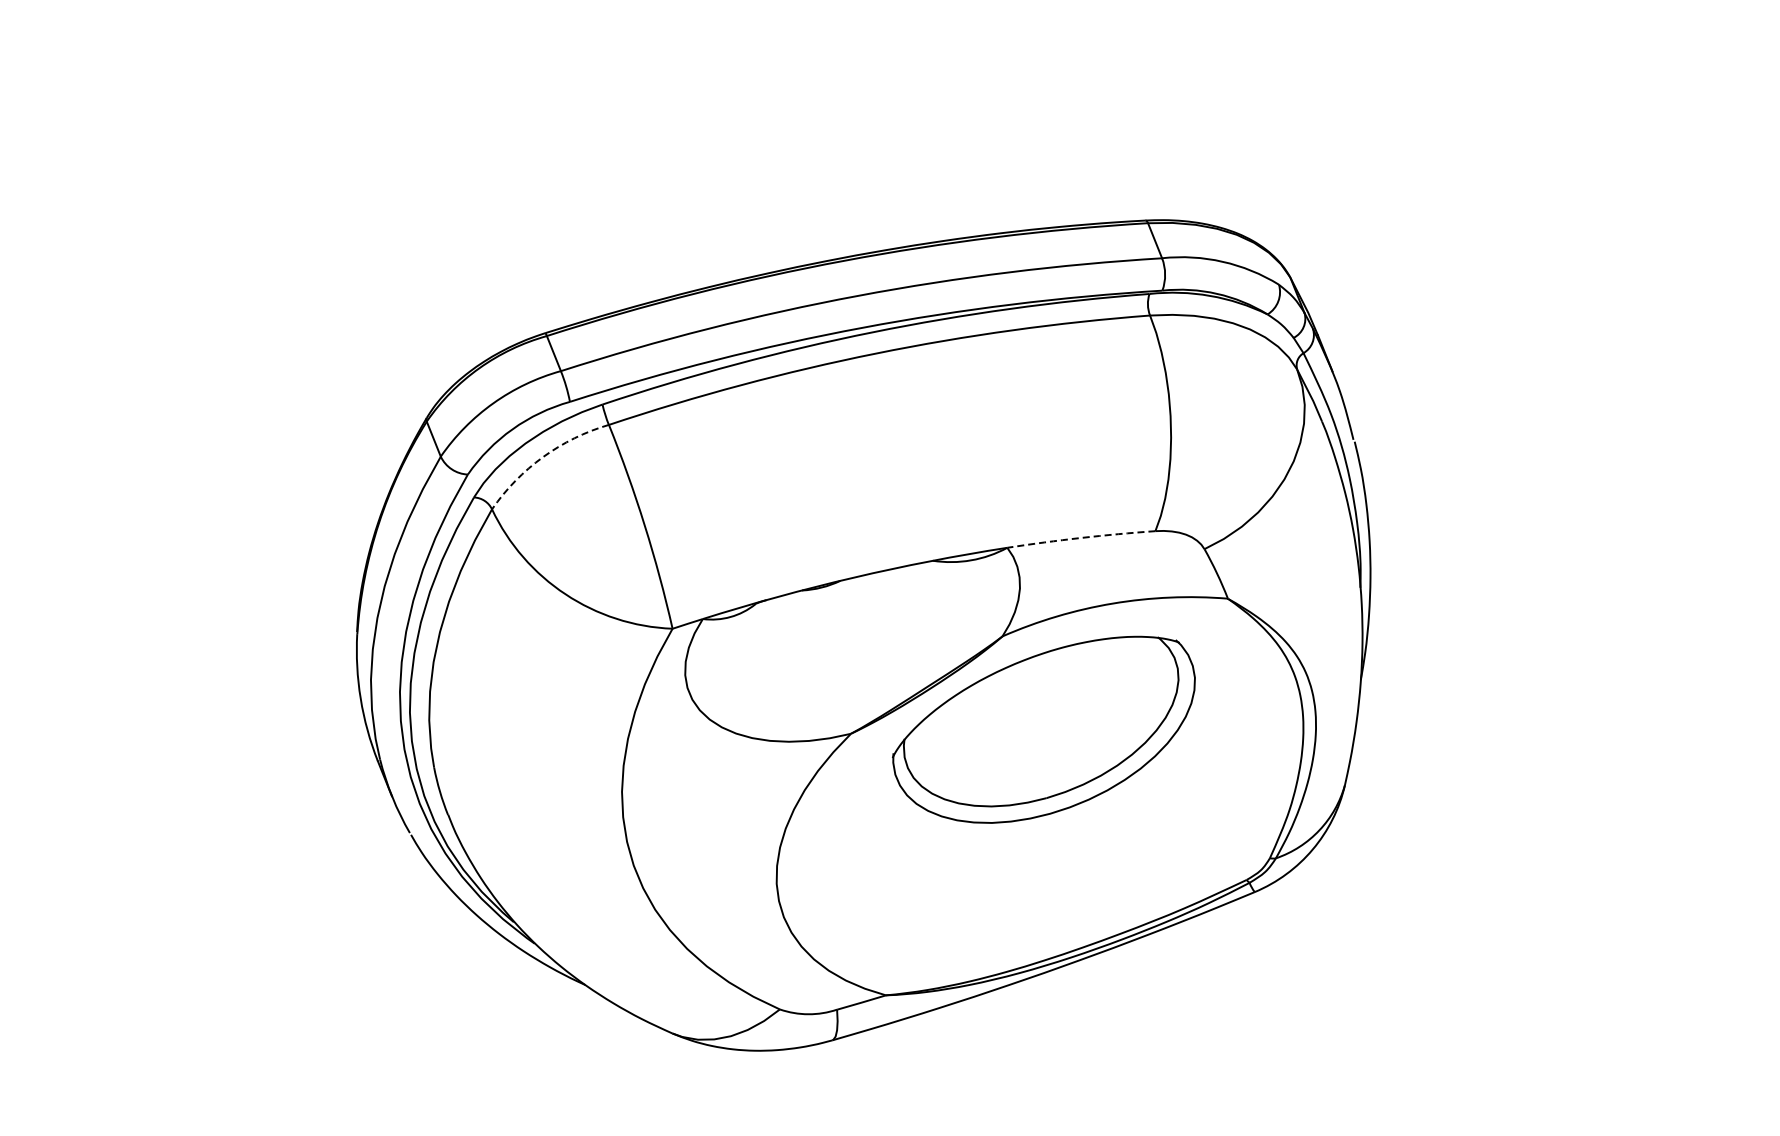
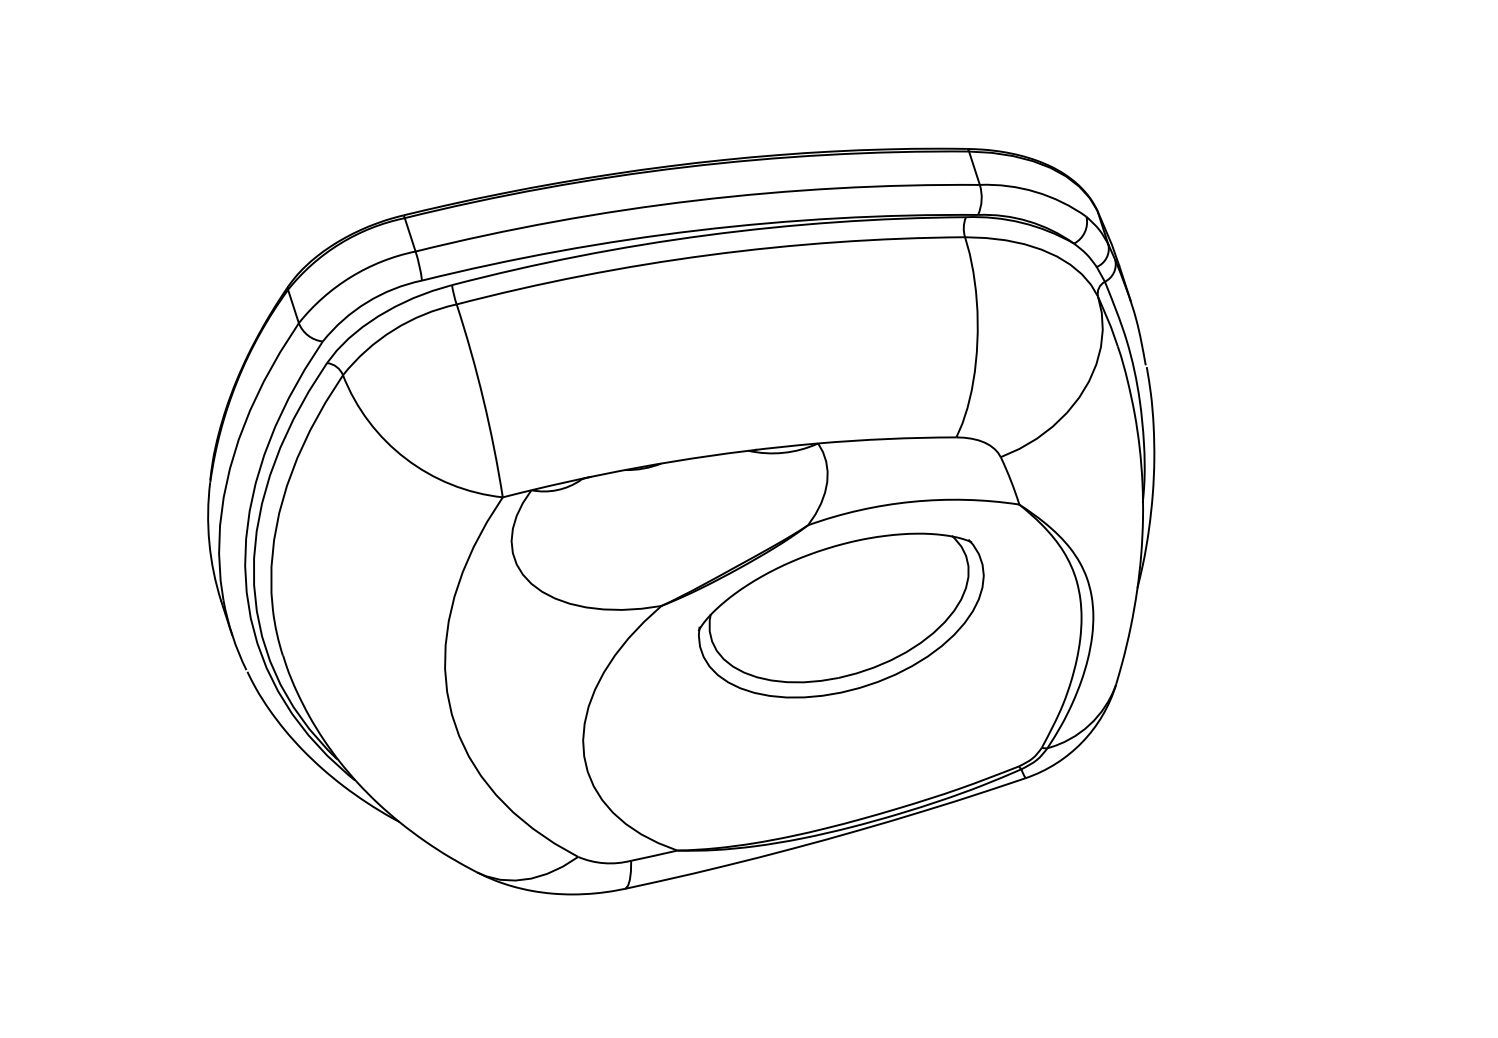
arc: (543, 457) -> (393, 330), dashed -> solid
arc: (1081, 537) -> (887, 438), dashed -> solid

